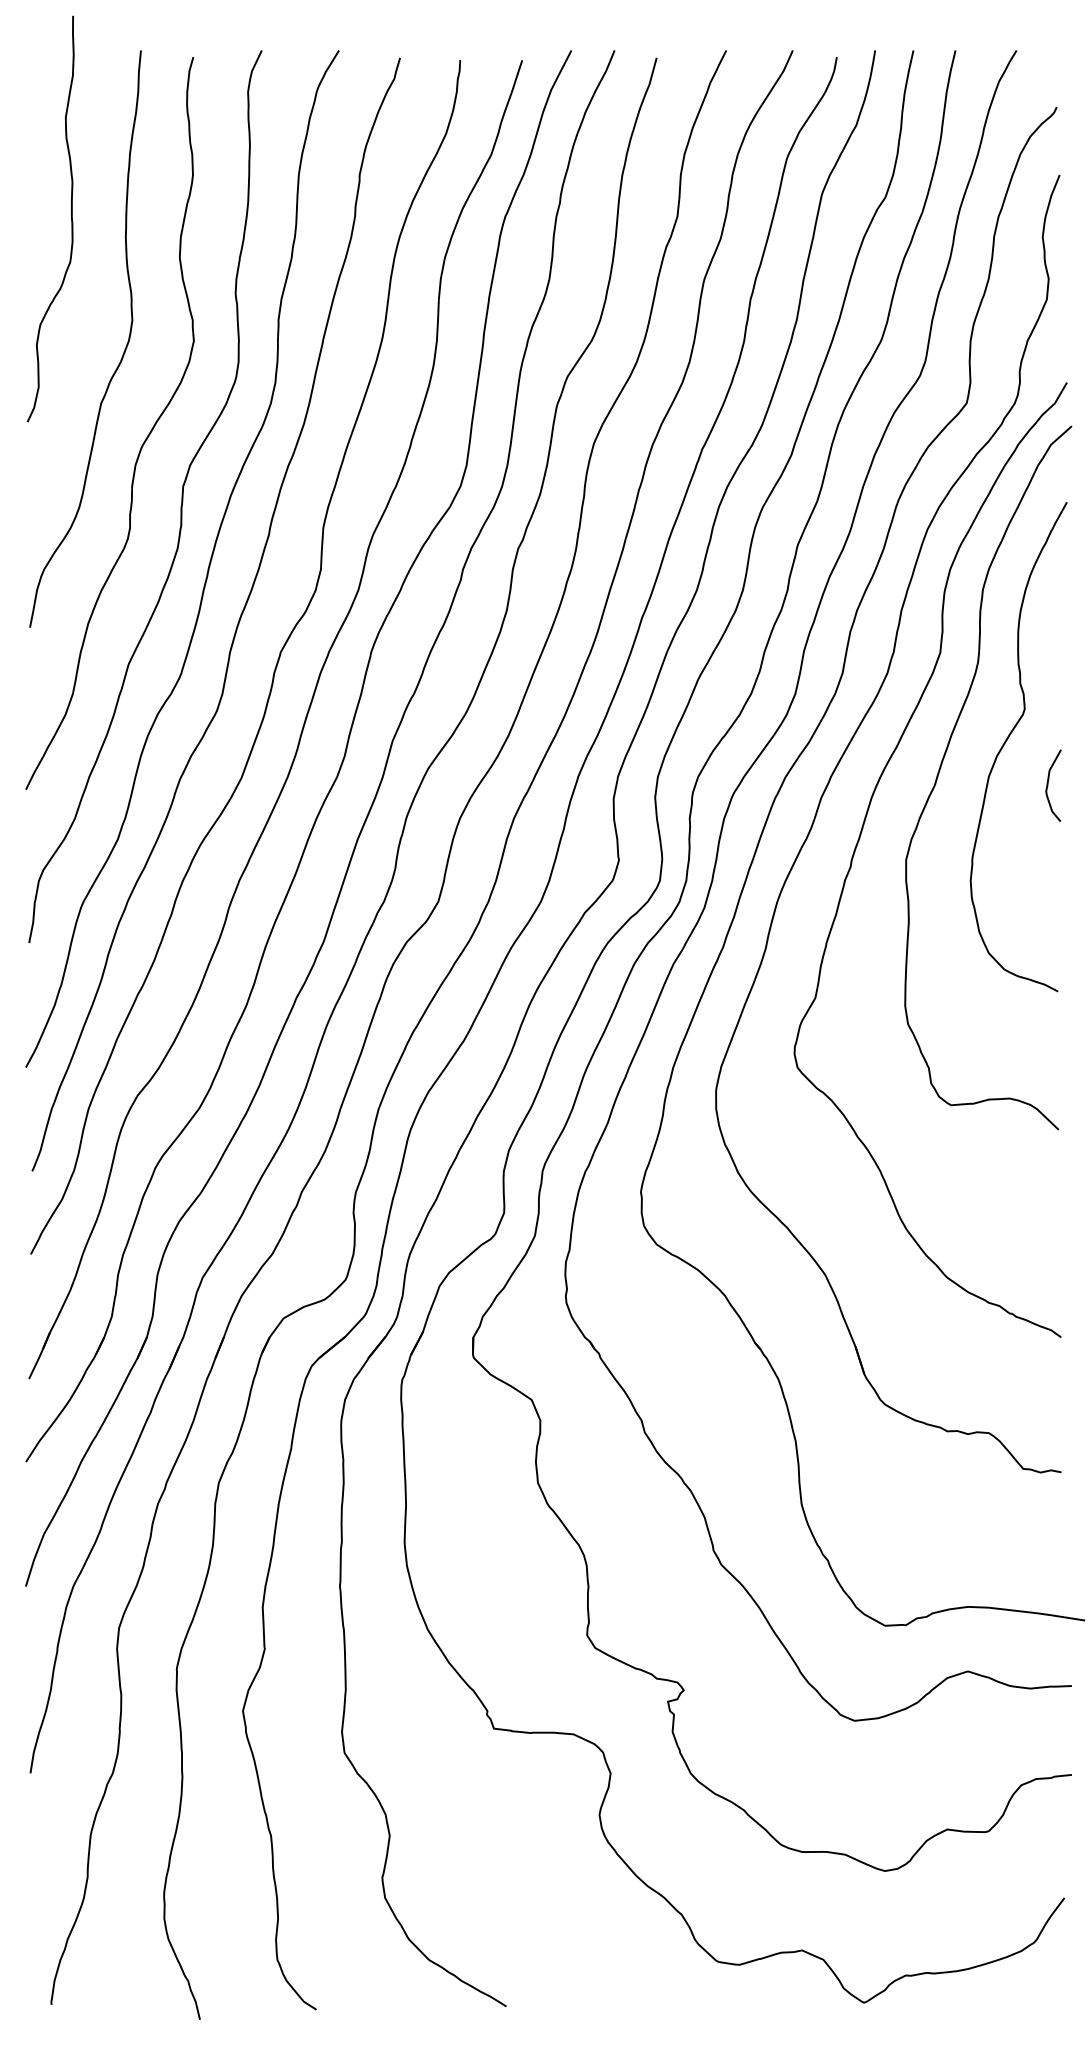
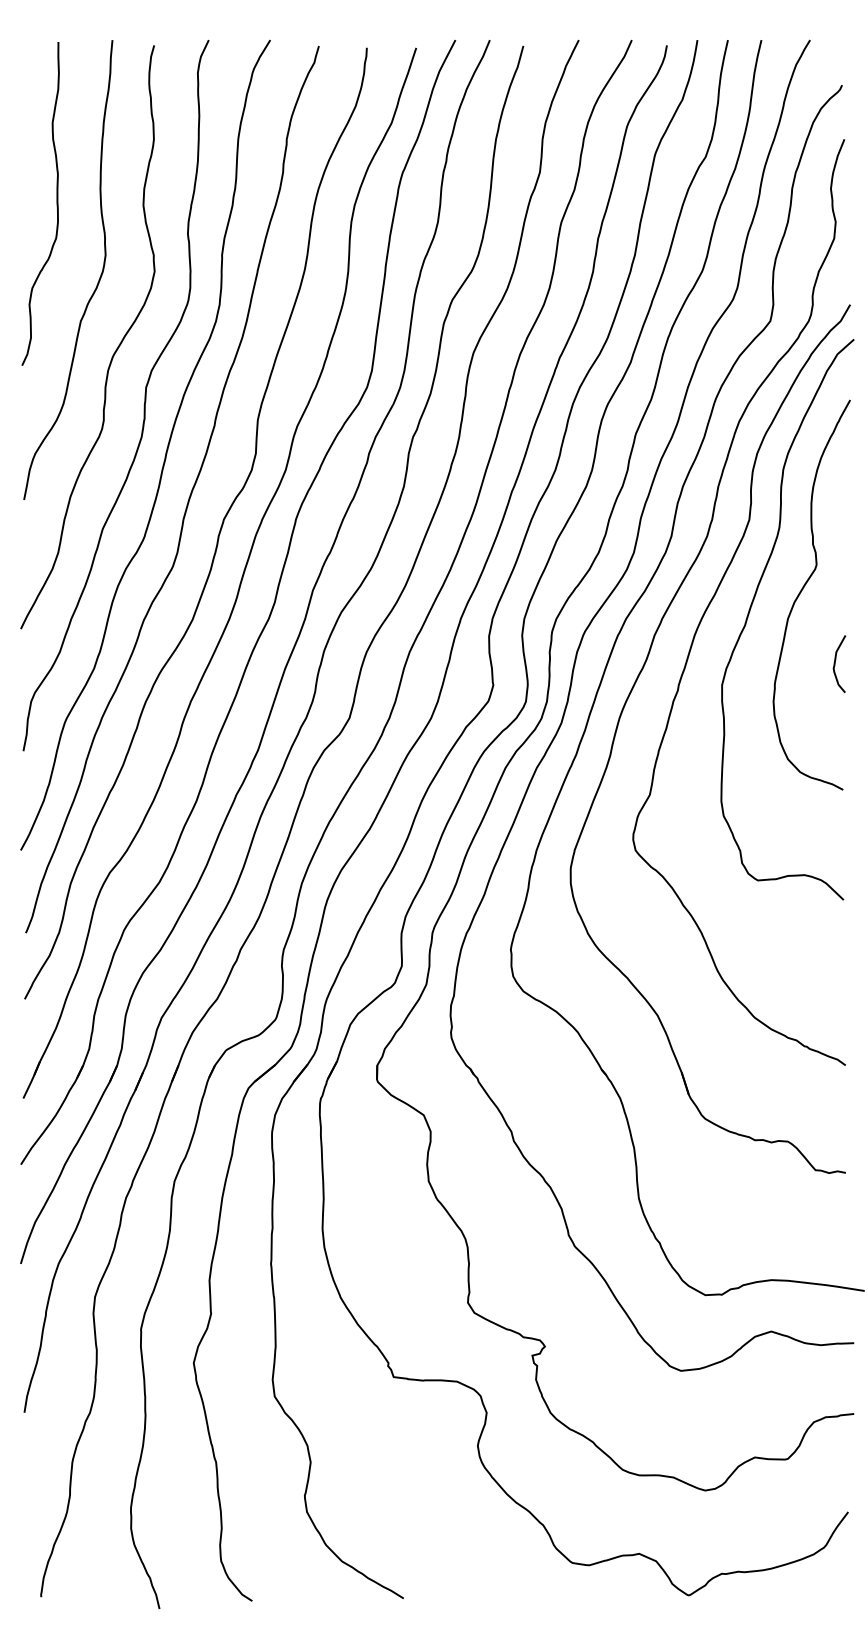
curve: (71, 218) -> (57, 203), moved
curve: (1048, 785) -> (835, 663), moved

